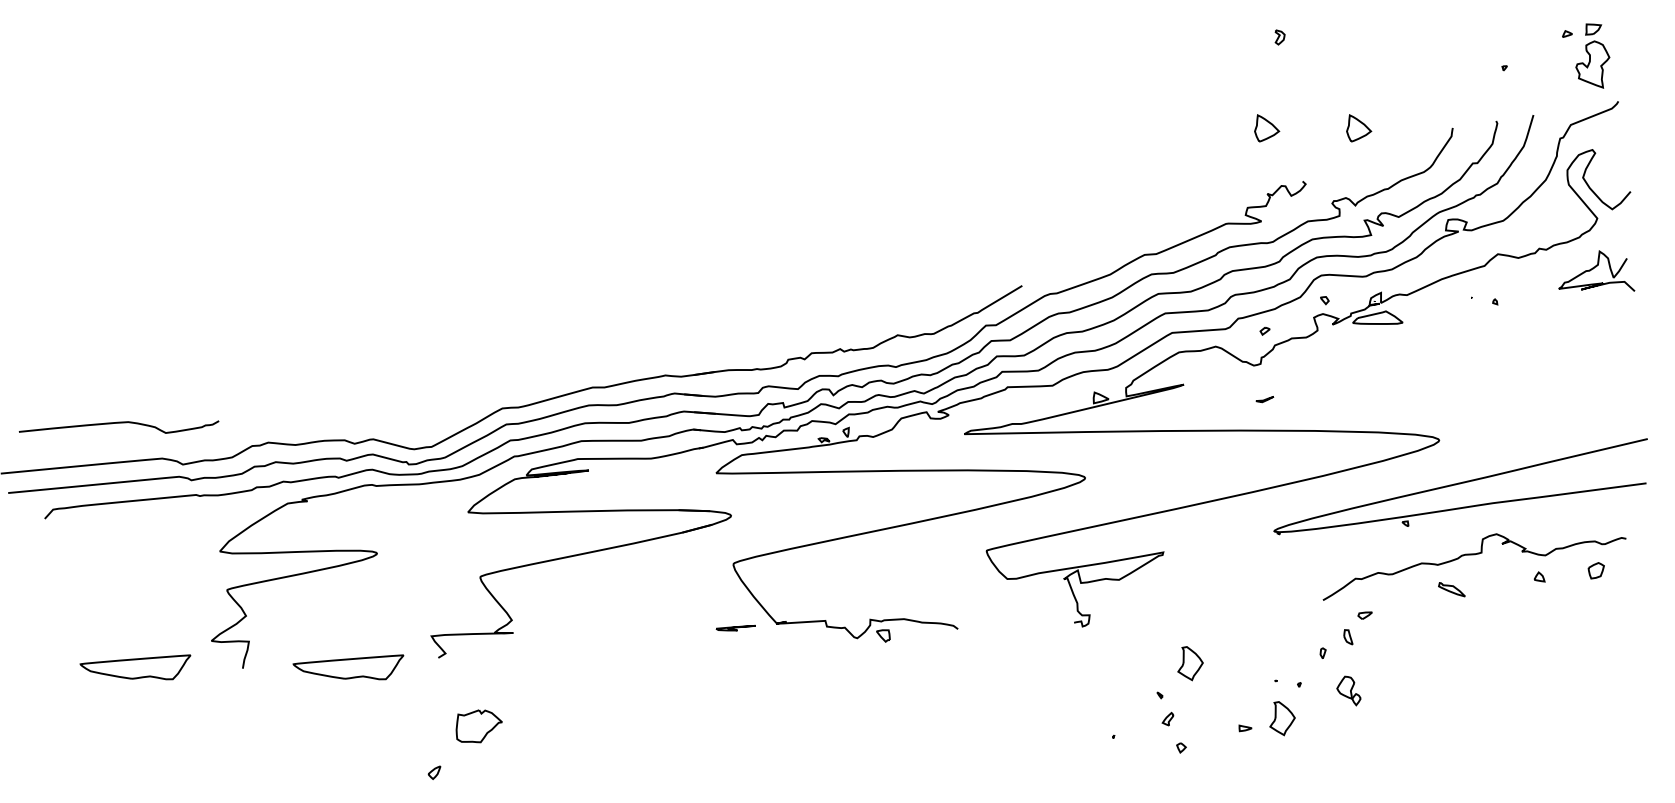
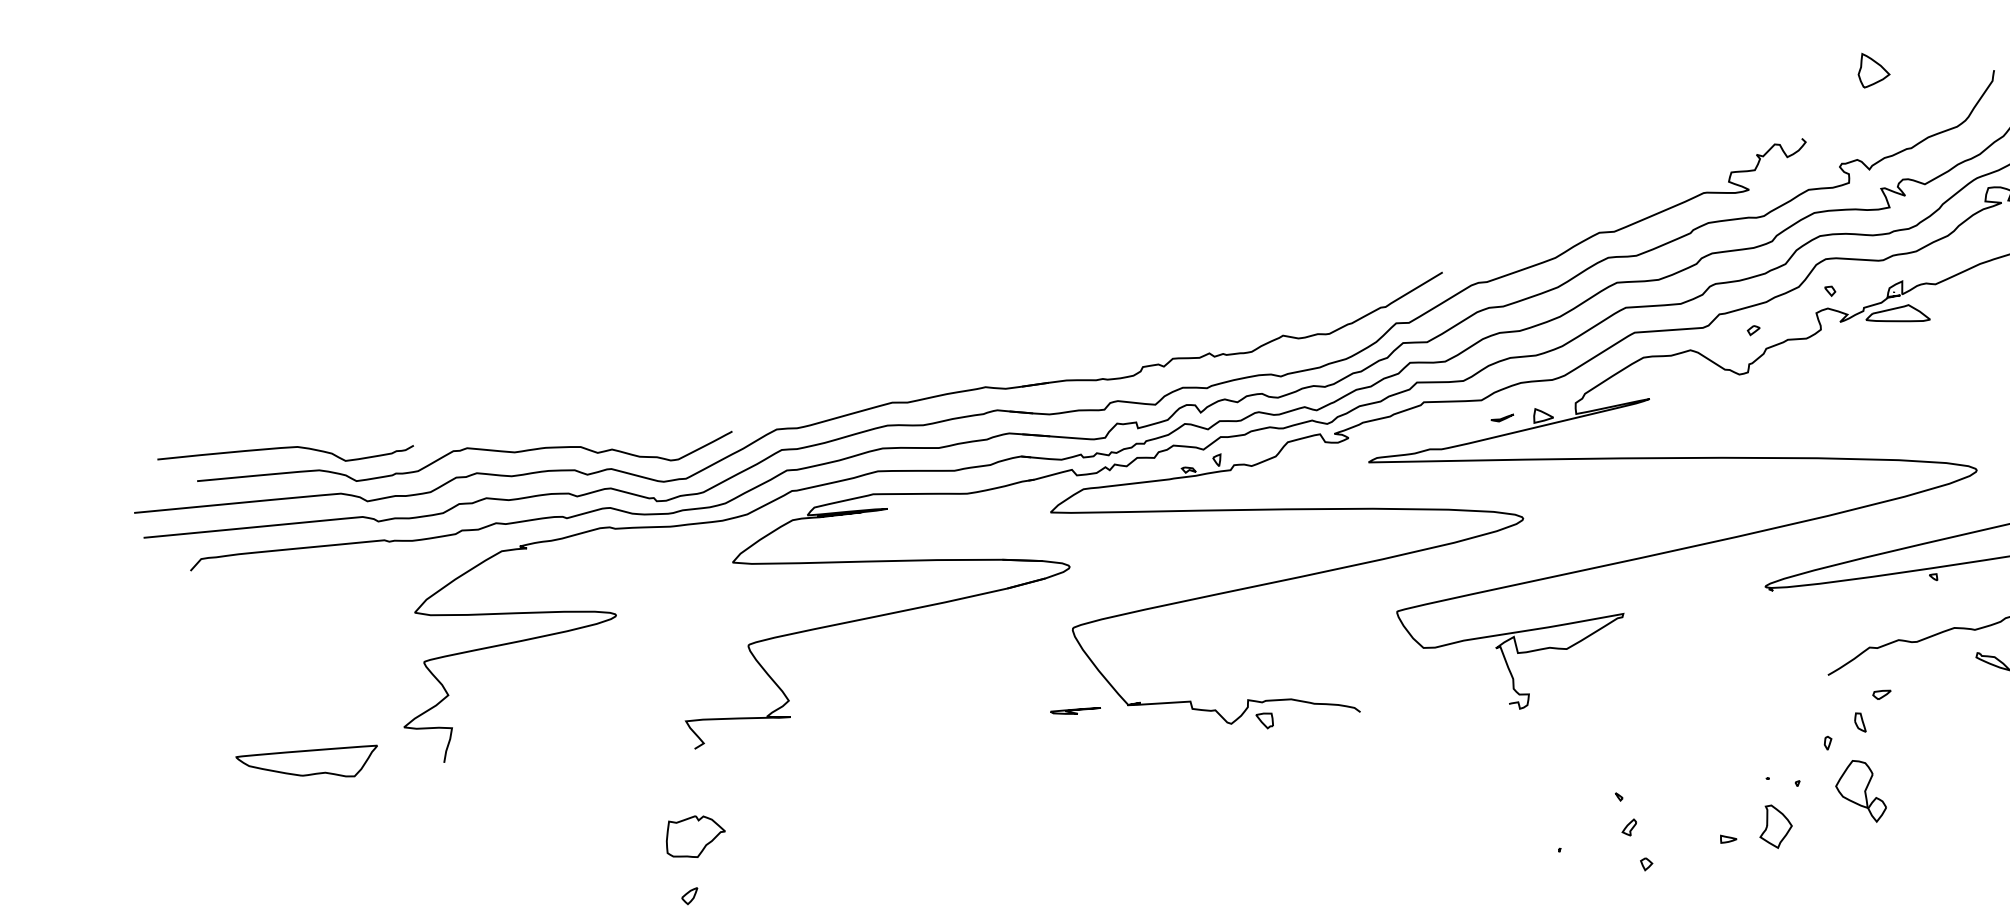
part: (1267, 128) -> (1756, 70), removed
part: (1264, 399) -> (1501, 417), moved
curve: (257, 425) -> (462, 451), added
part: (1190, 663) -> (1658, 756), removed
part: (348, 667) -> (579, 761), removed
part: (1348, 690) -> (1860, 790), size x1.67
part: (478, 726) -> (694, 836), moved

